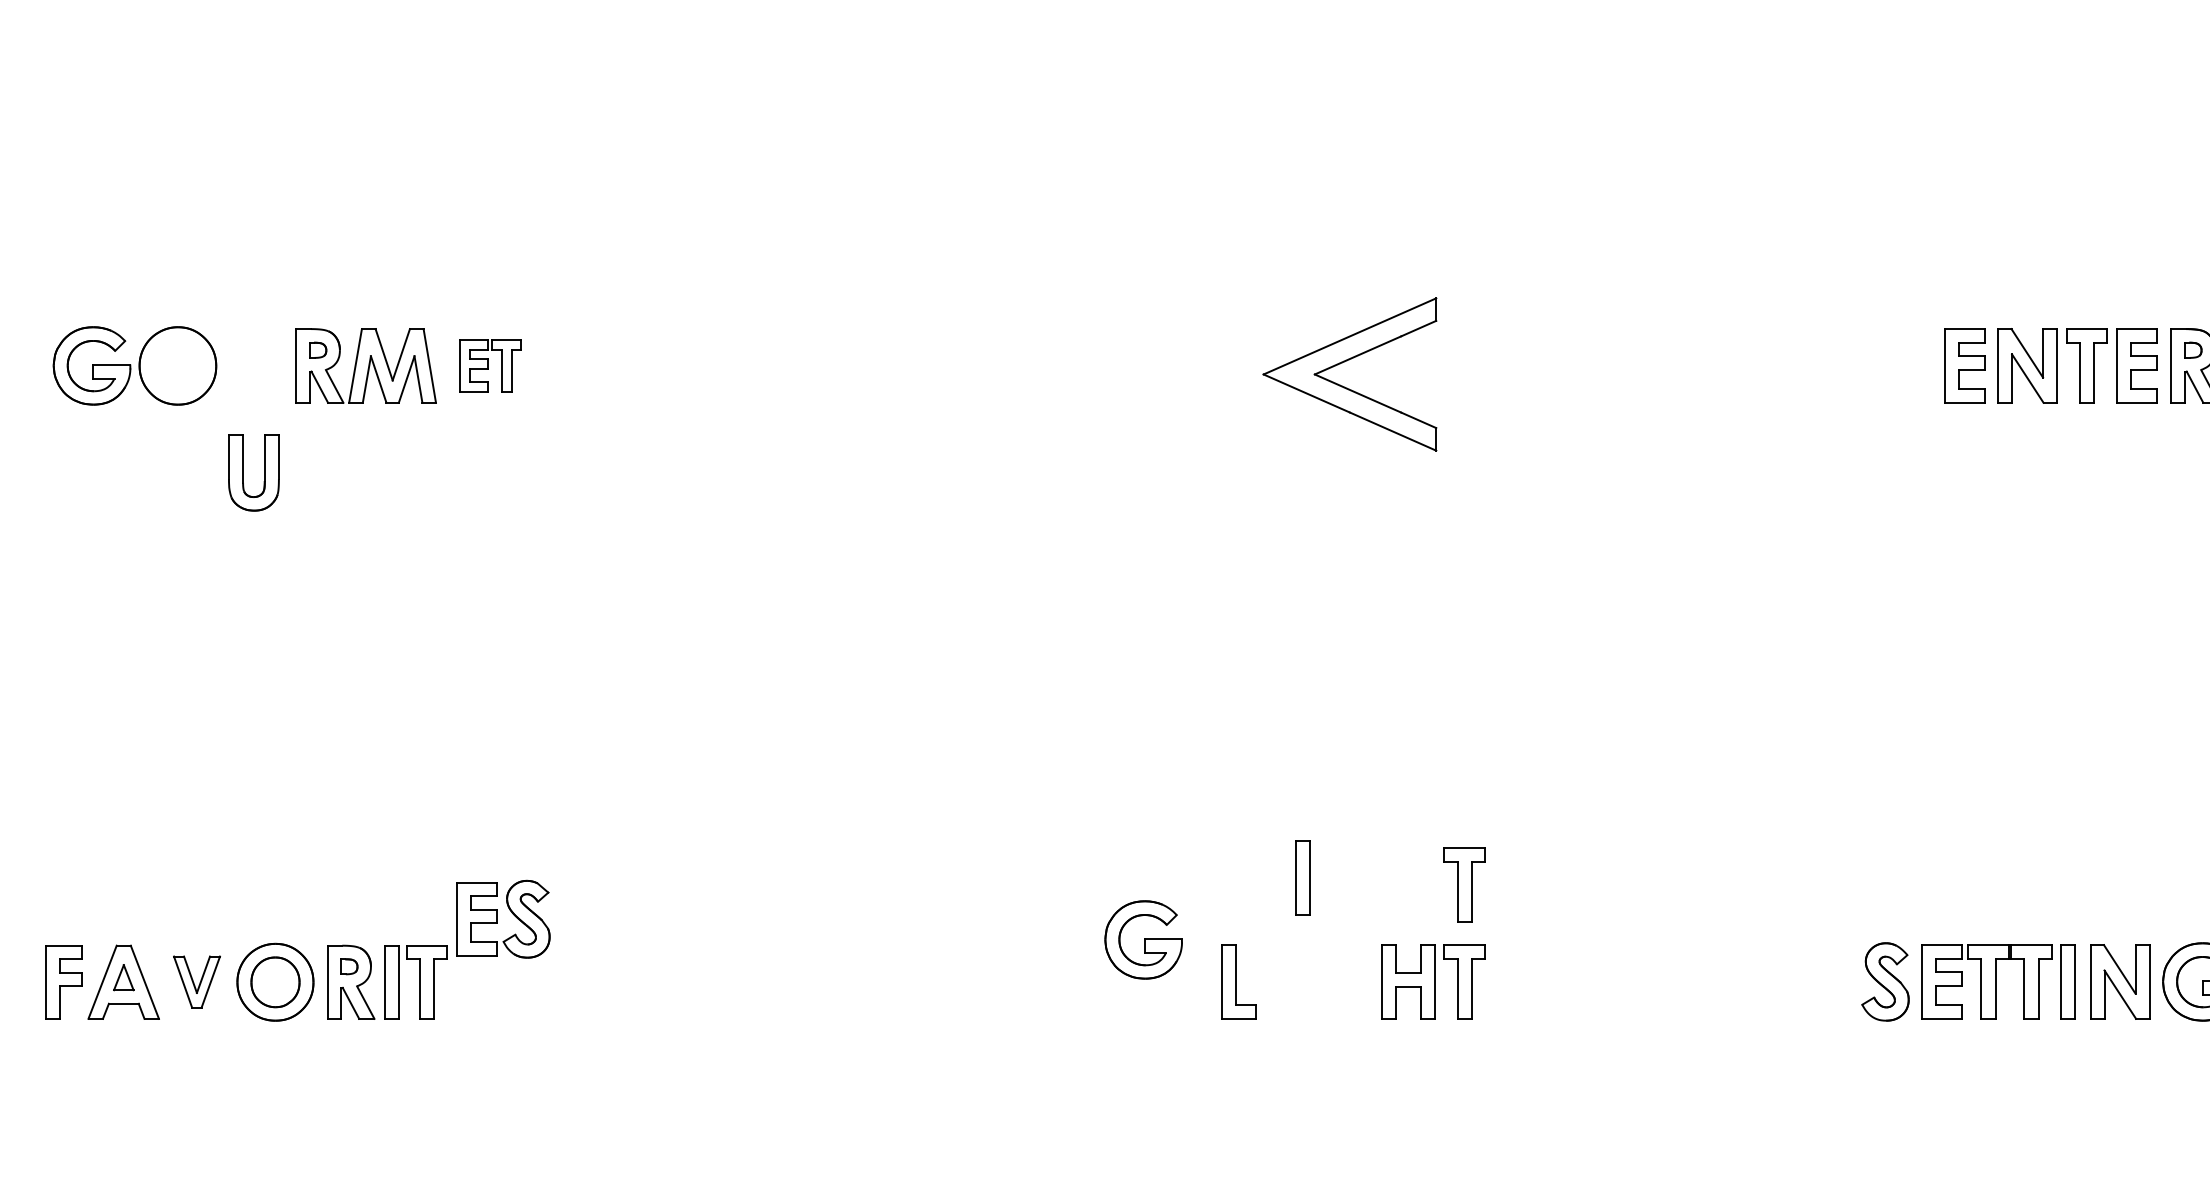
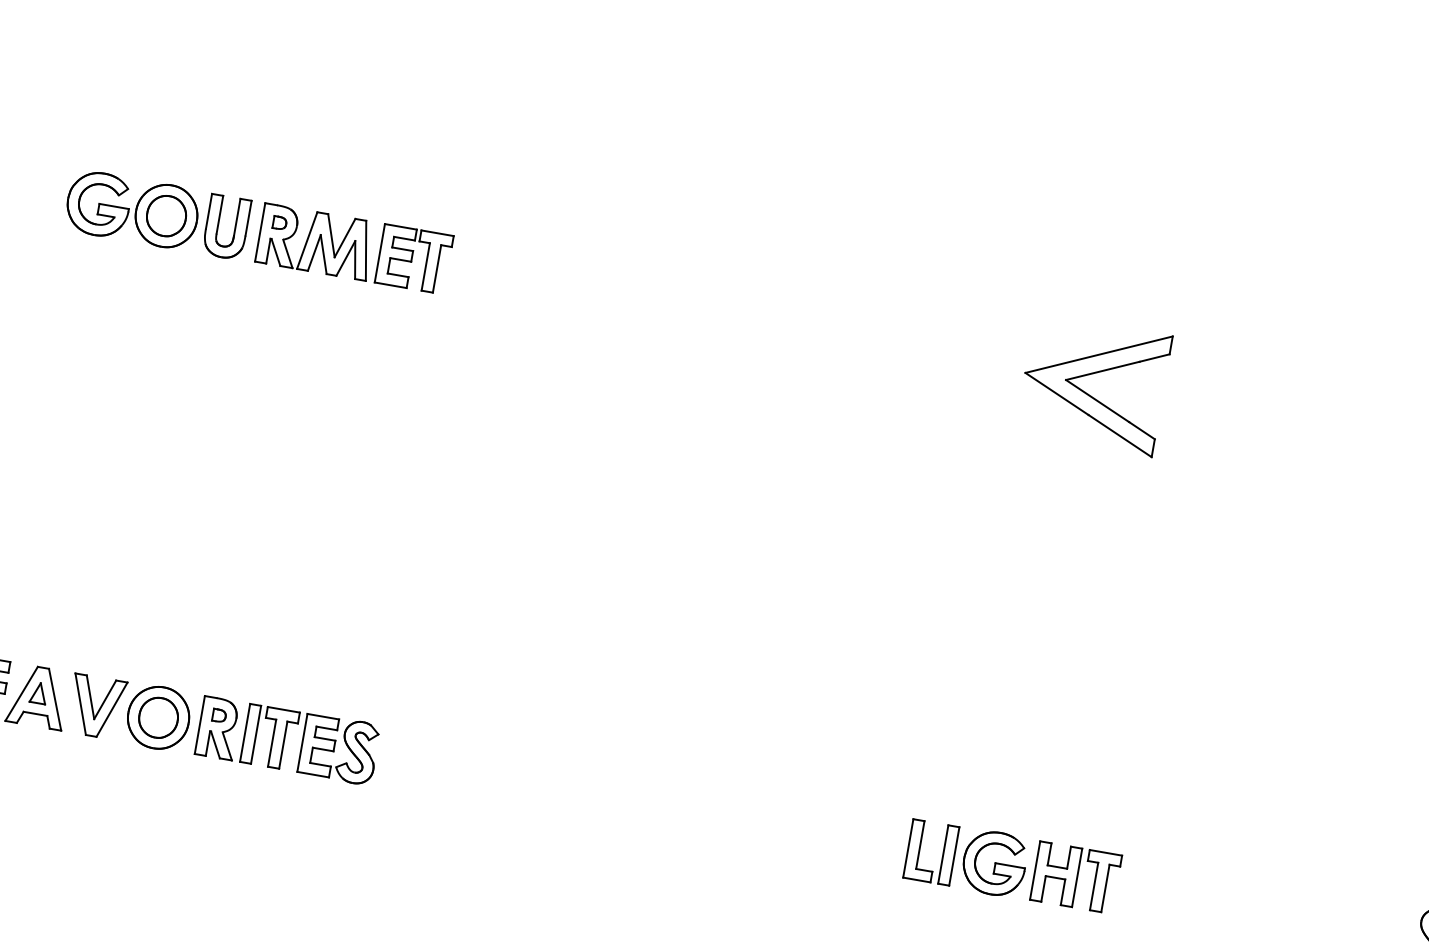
part: (177, 365) -> (166, 215), added
part: (490, 365) -> (414, 258), size x1.43
part: (243, 472) -> (218, 225), moved
part: (1302, 877) -> (948, 855), moved
part: (1464, 884) -> (1114, 804), removed
part: (503, 918) -> (339, 748), moved
part: (1143, 939) -> (994, 863), moved
part: (196, 981) -> (96, 706), size x1.43

